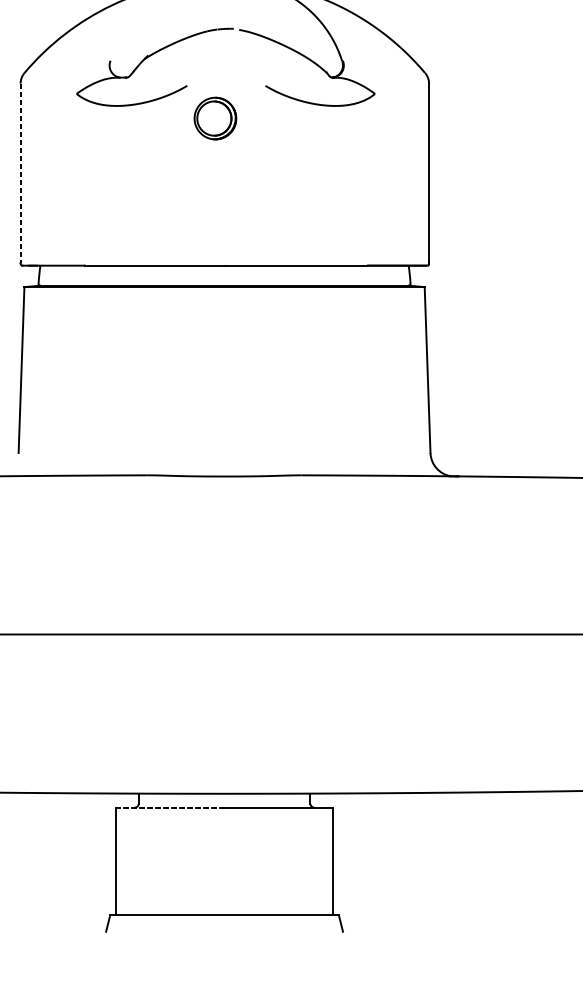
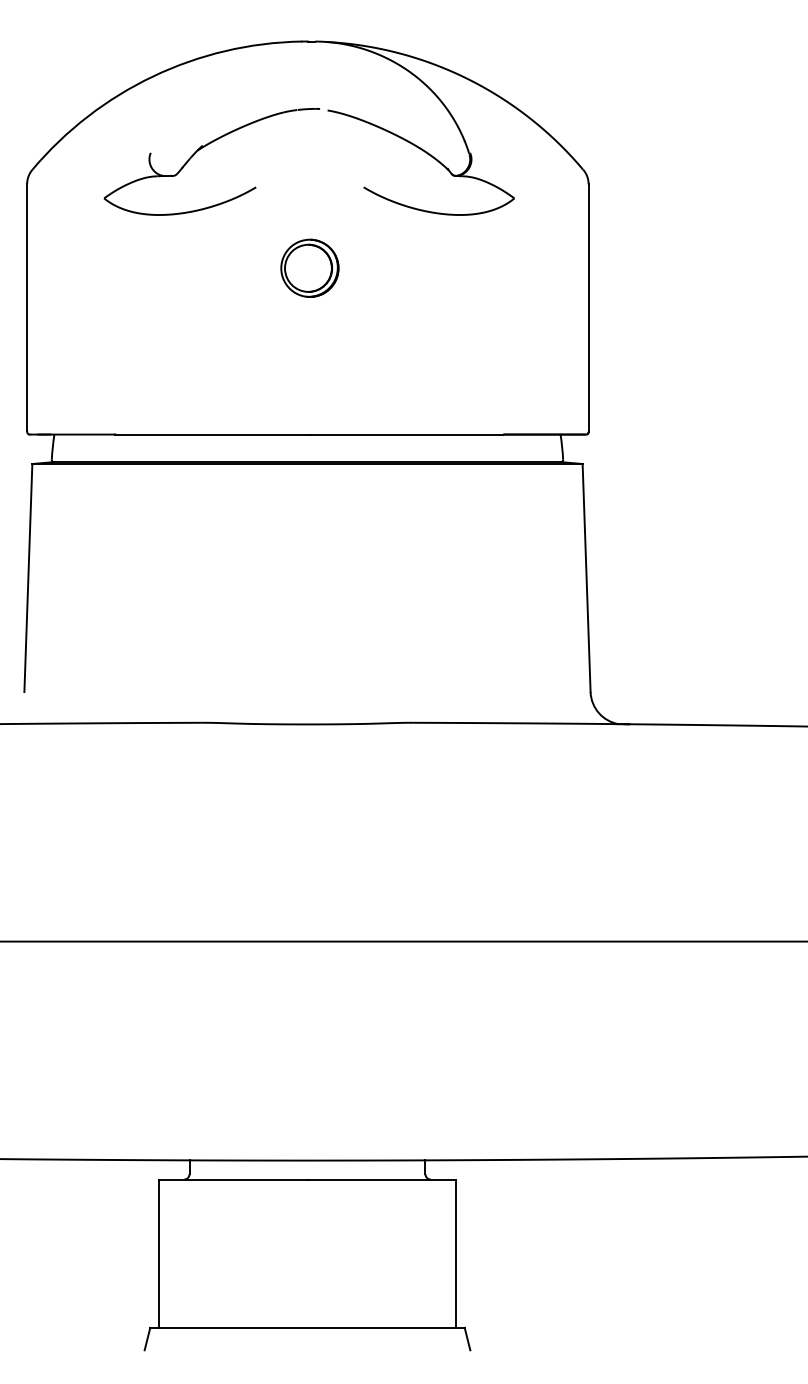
part: (215, 117) -> (309, 267), moved
line: (20, 173) -> (27, 308), dashed -> solid
line: (170, 807) -> (232, 1179), dashed -> solid

